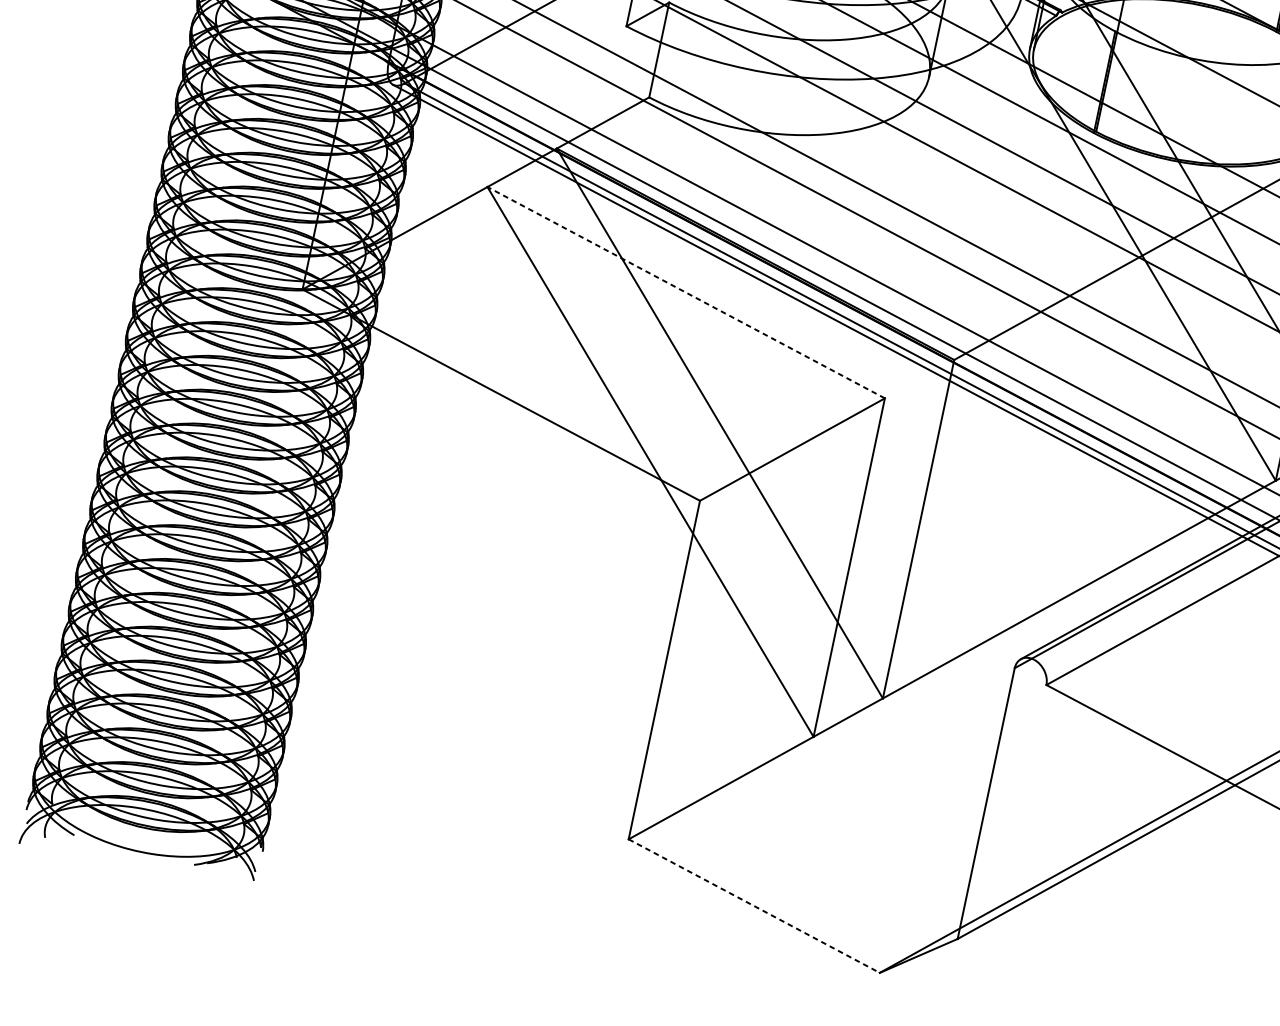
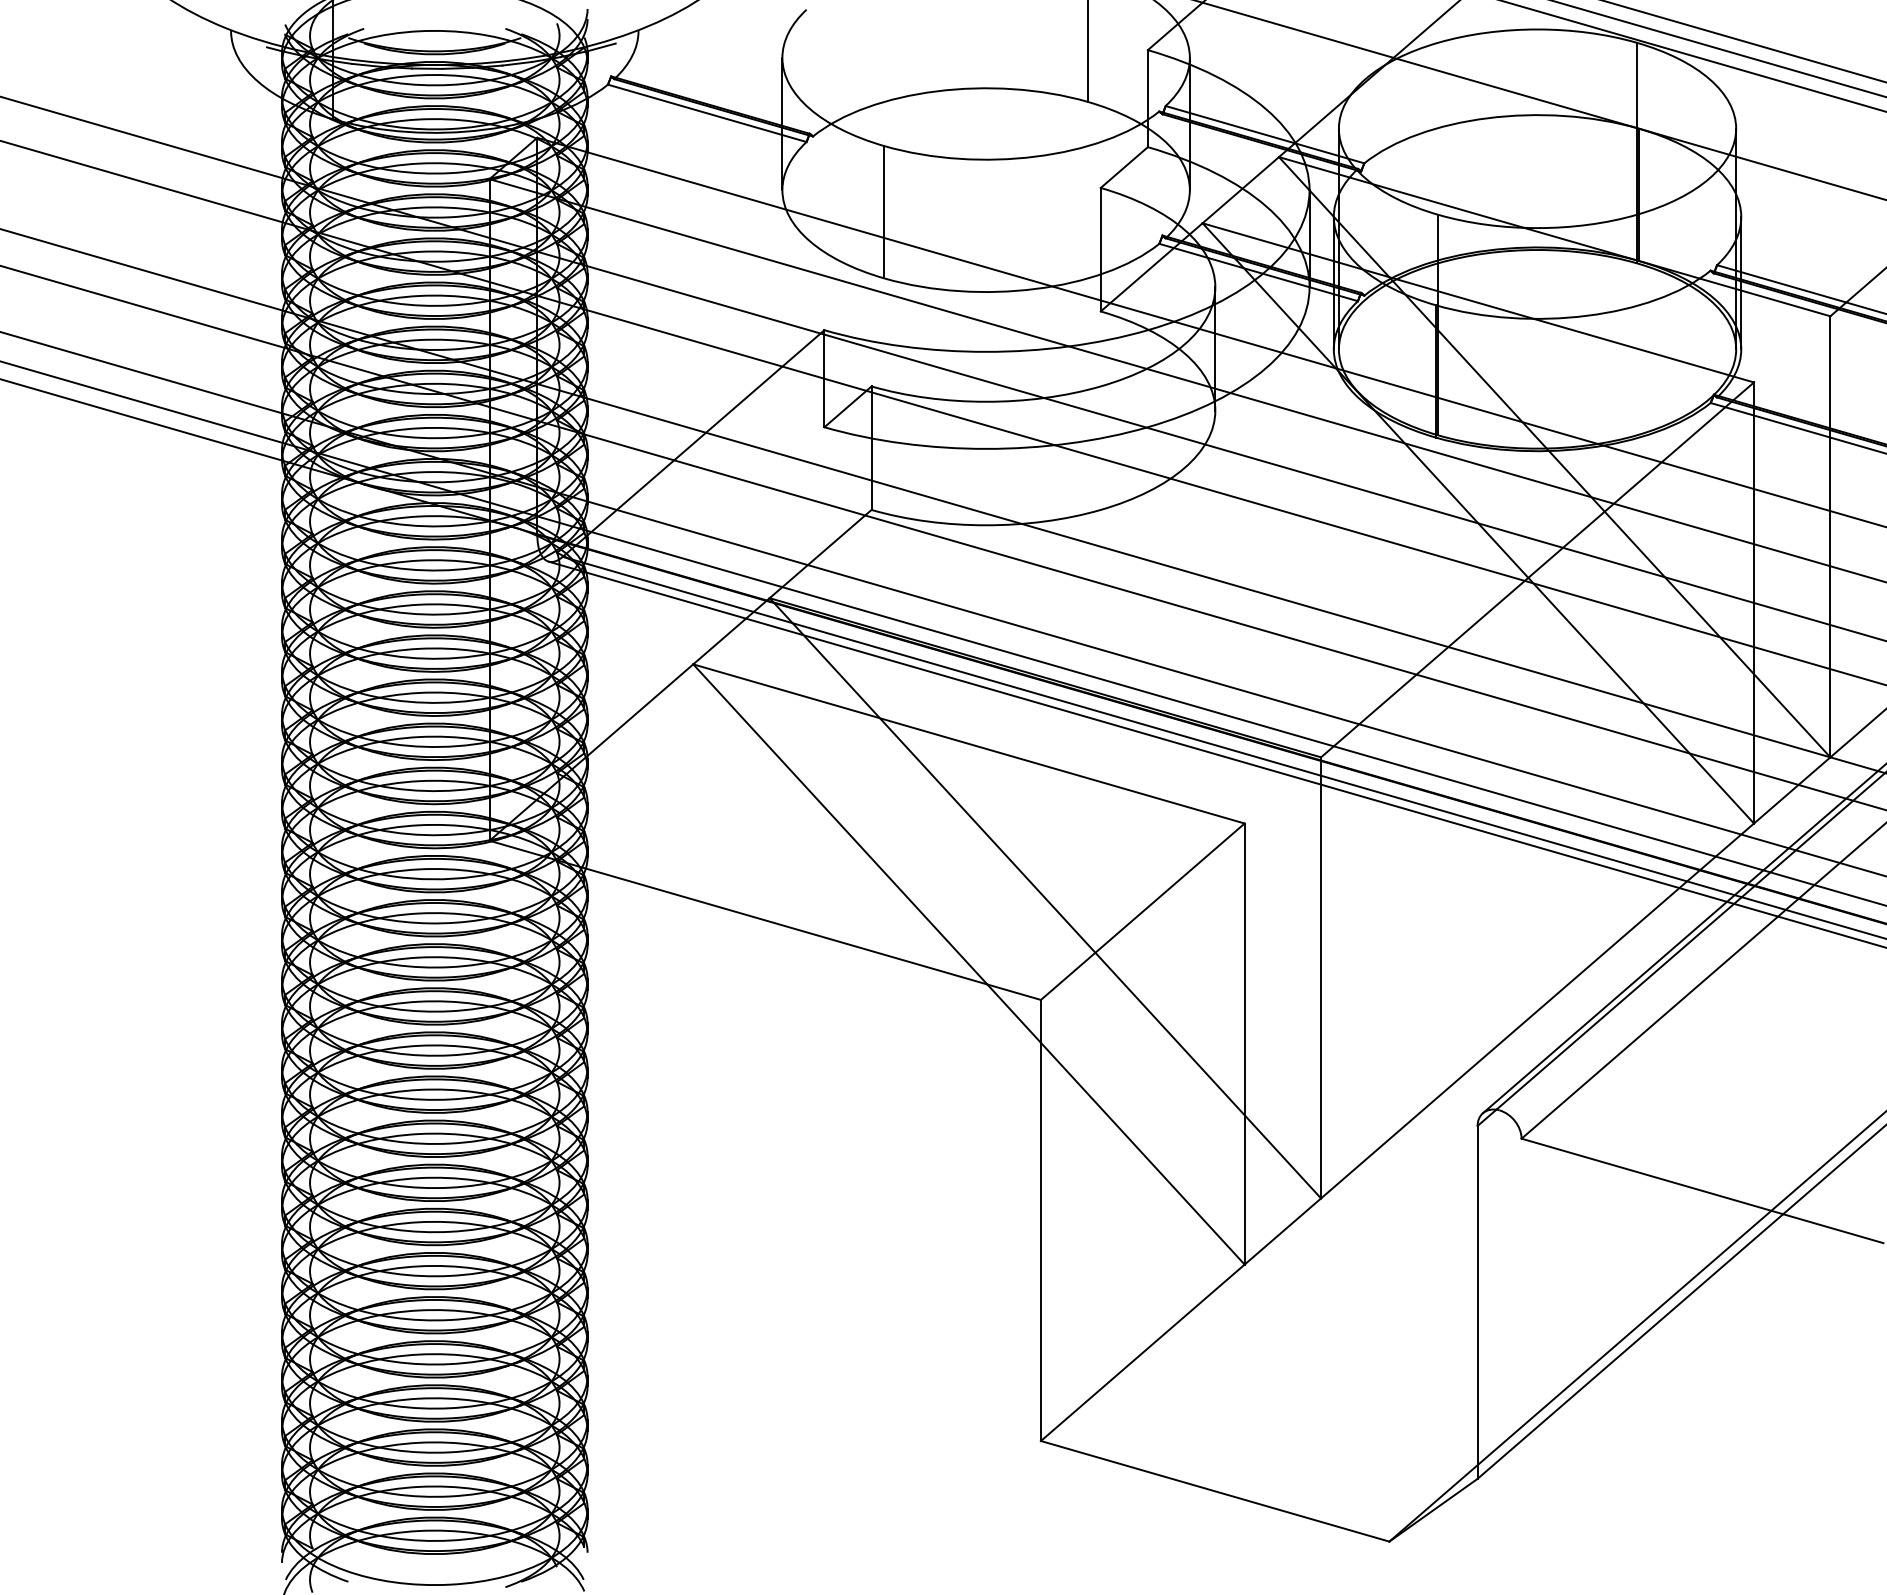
line: (685, 292) -> (968, 743), dashed -> solid
line: (754, 906) -> (1215, 1491), dashed -> solid

